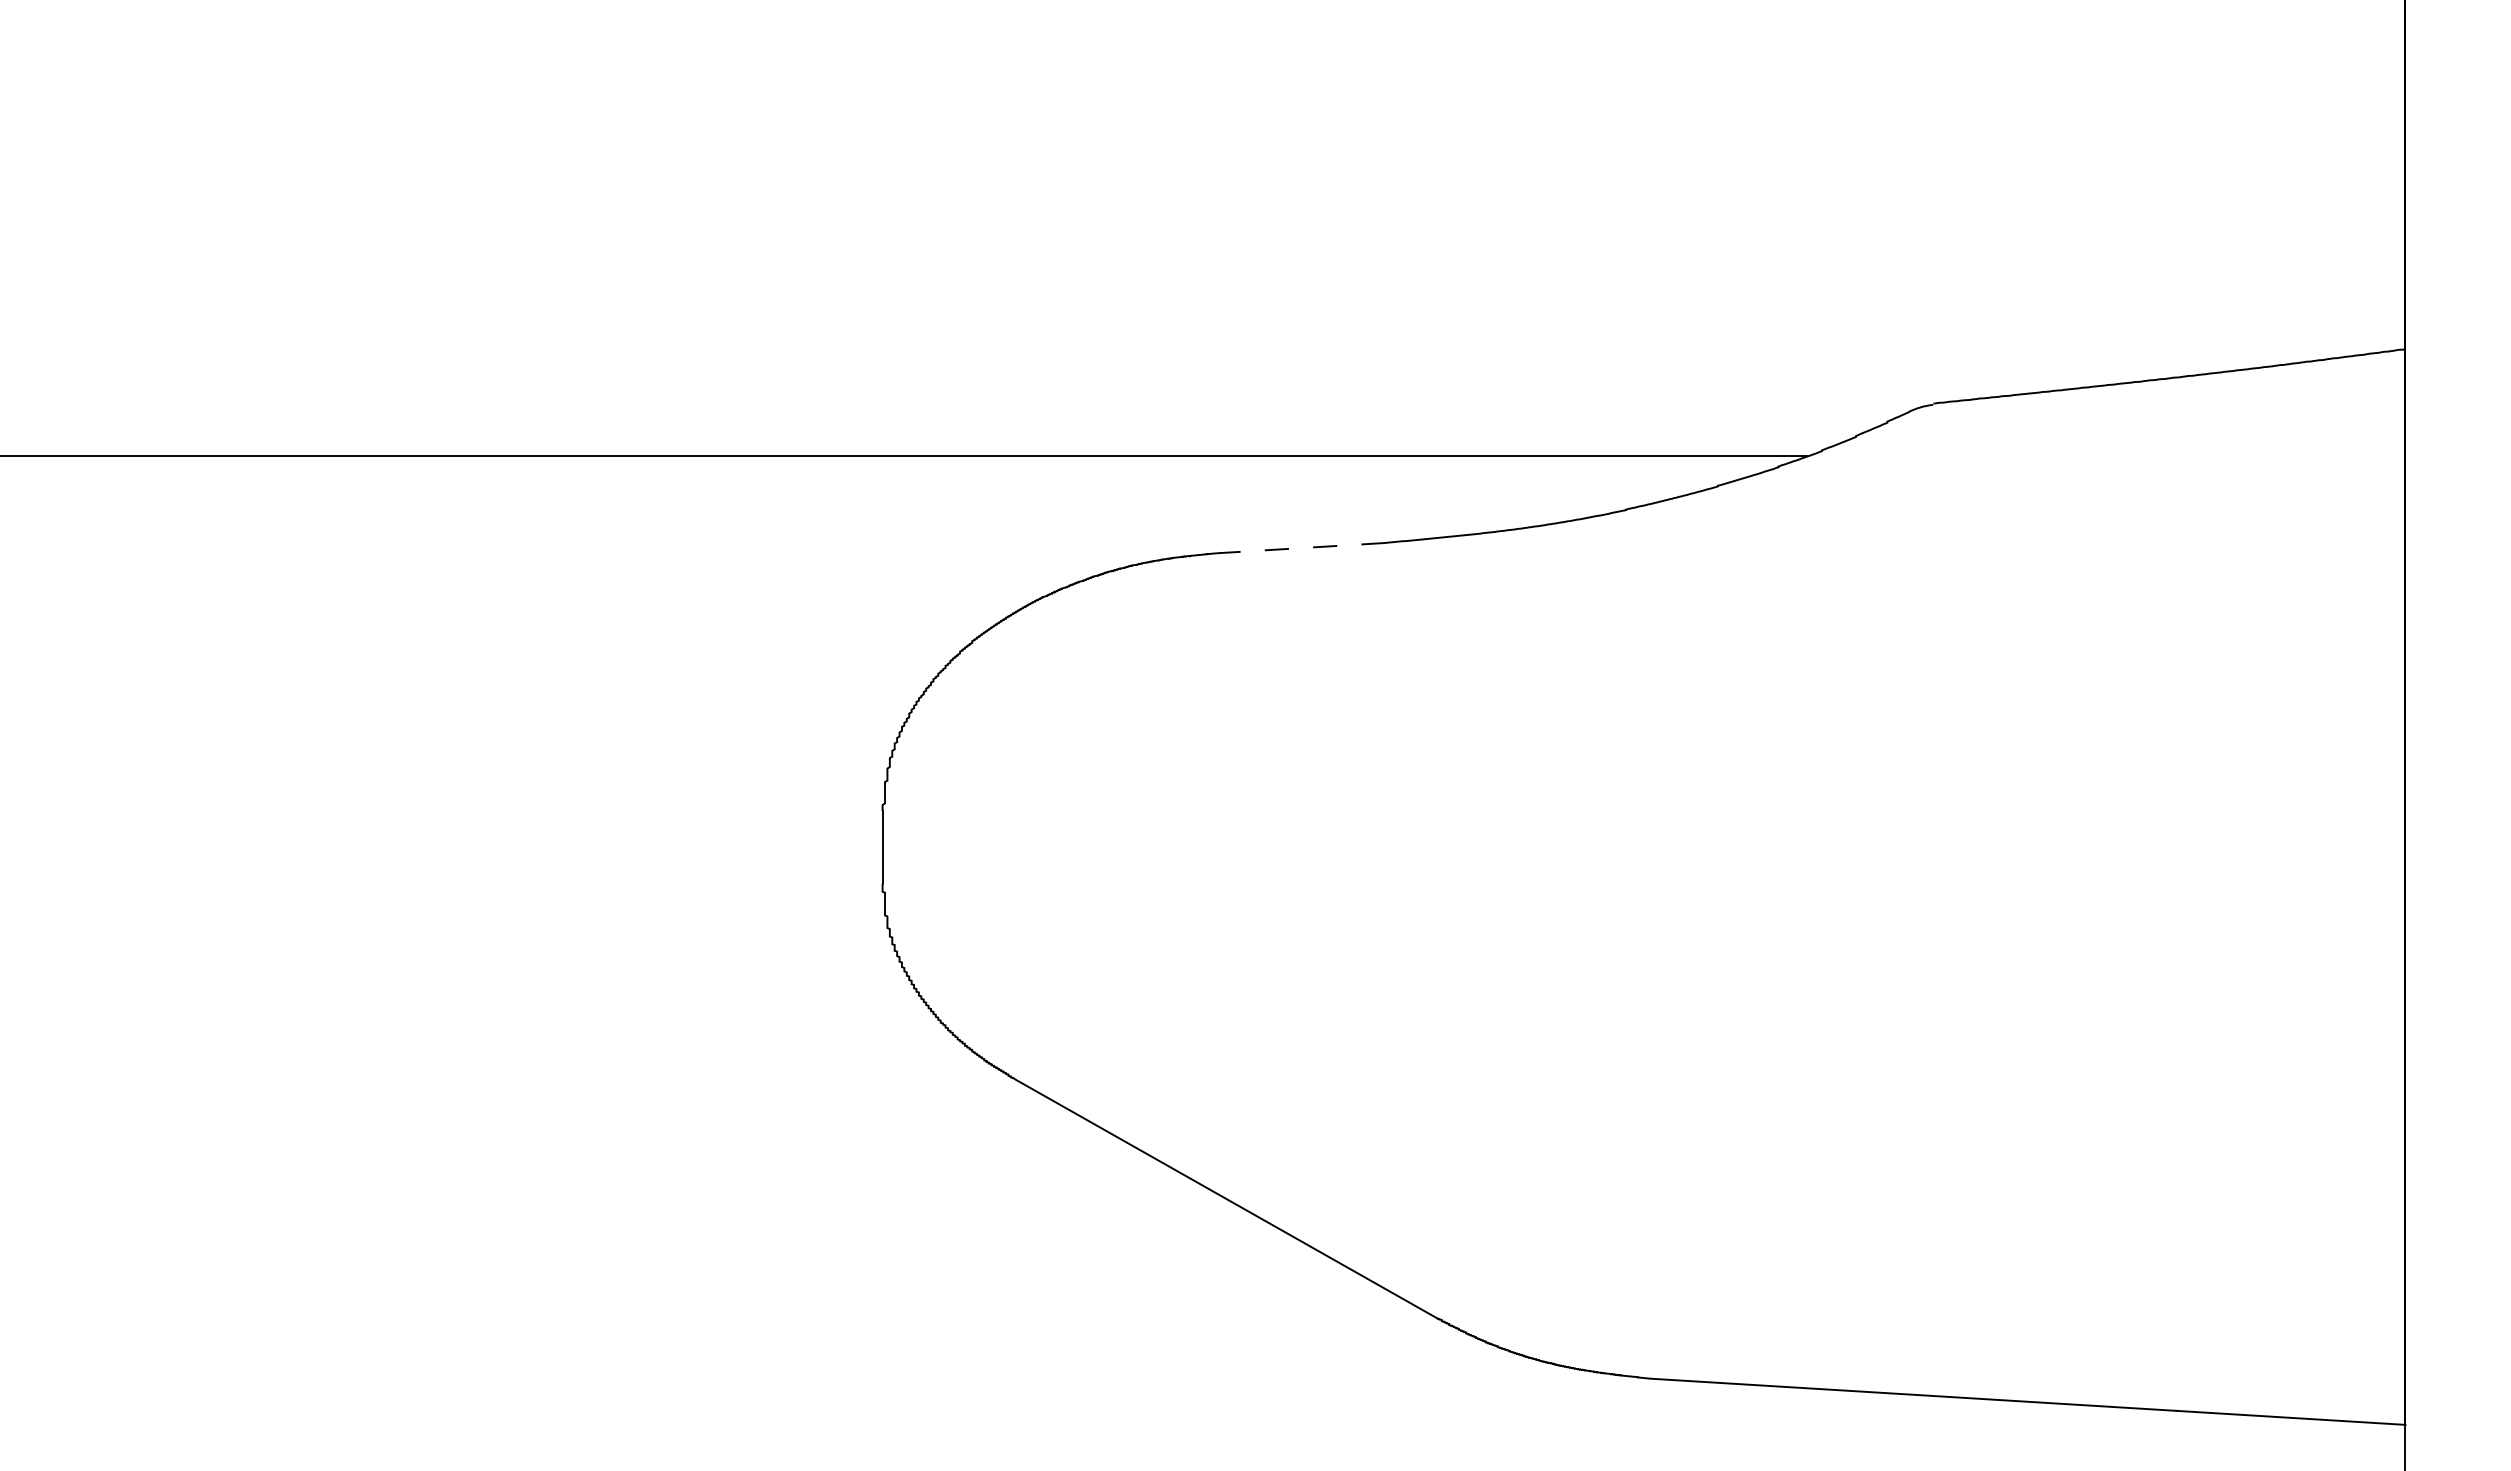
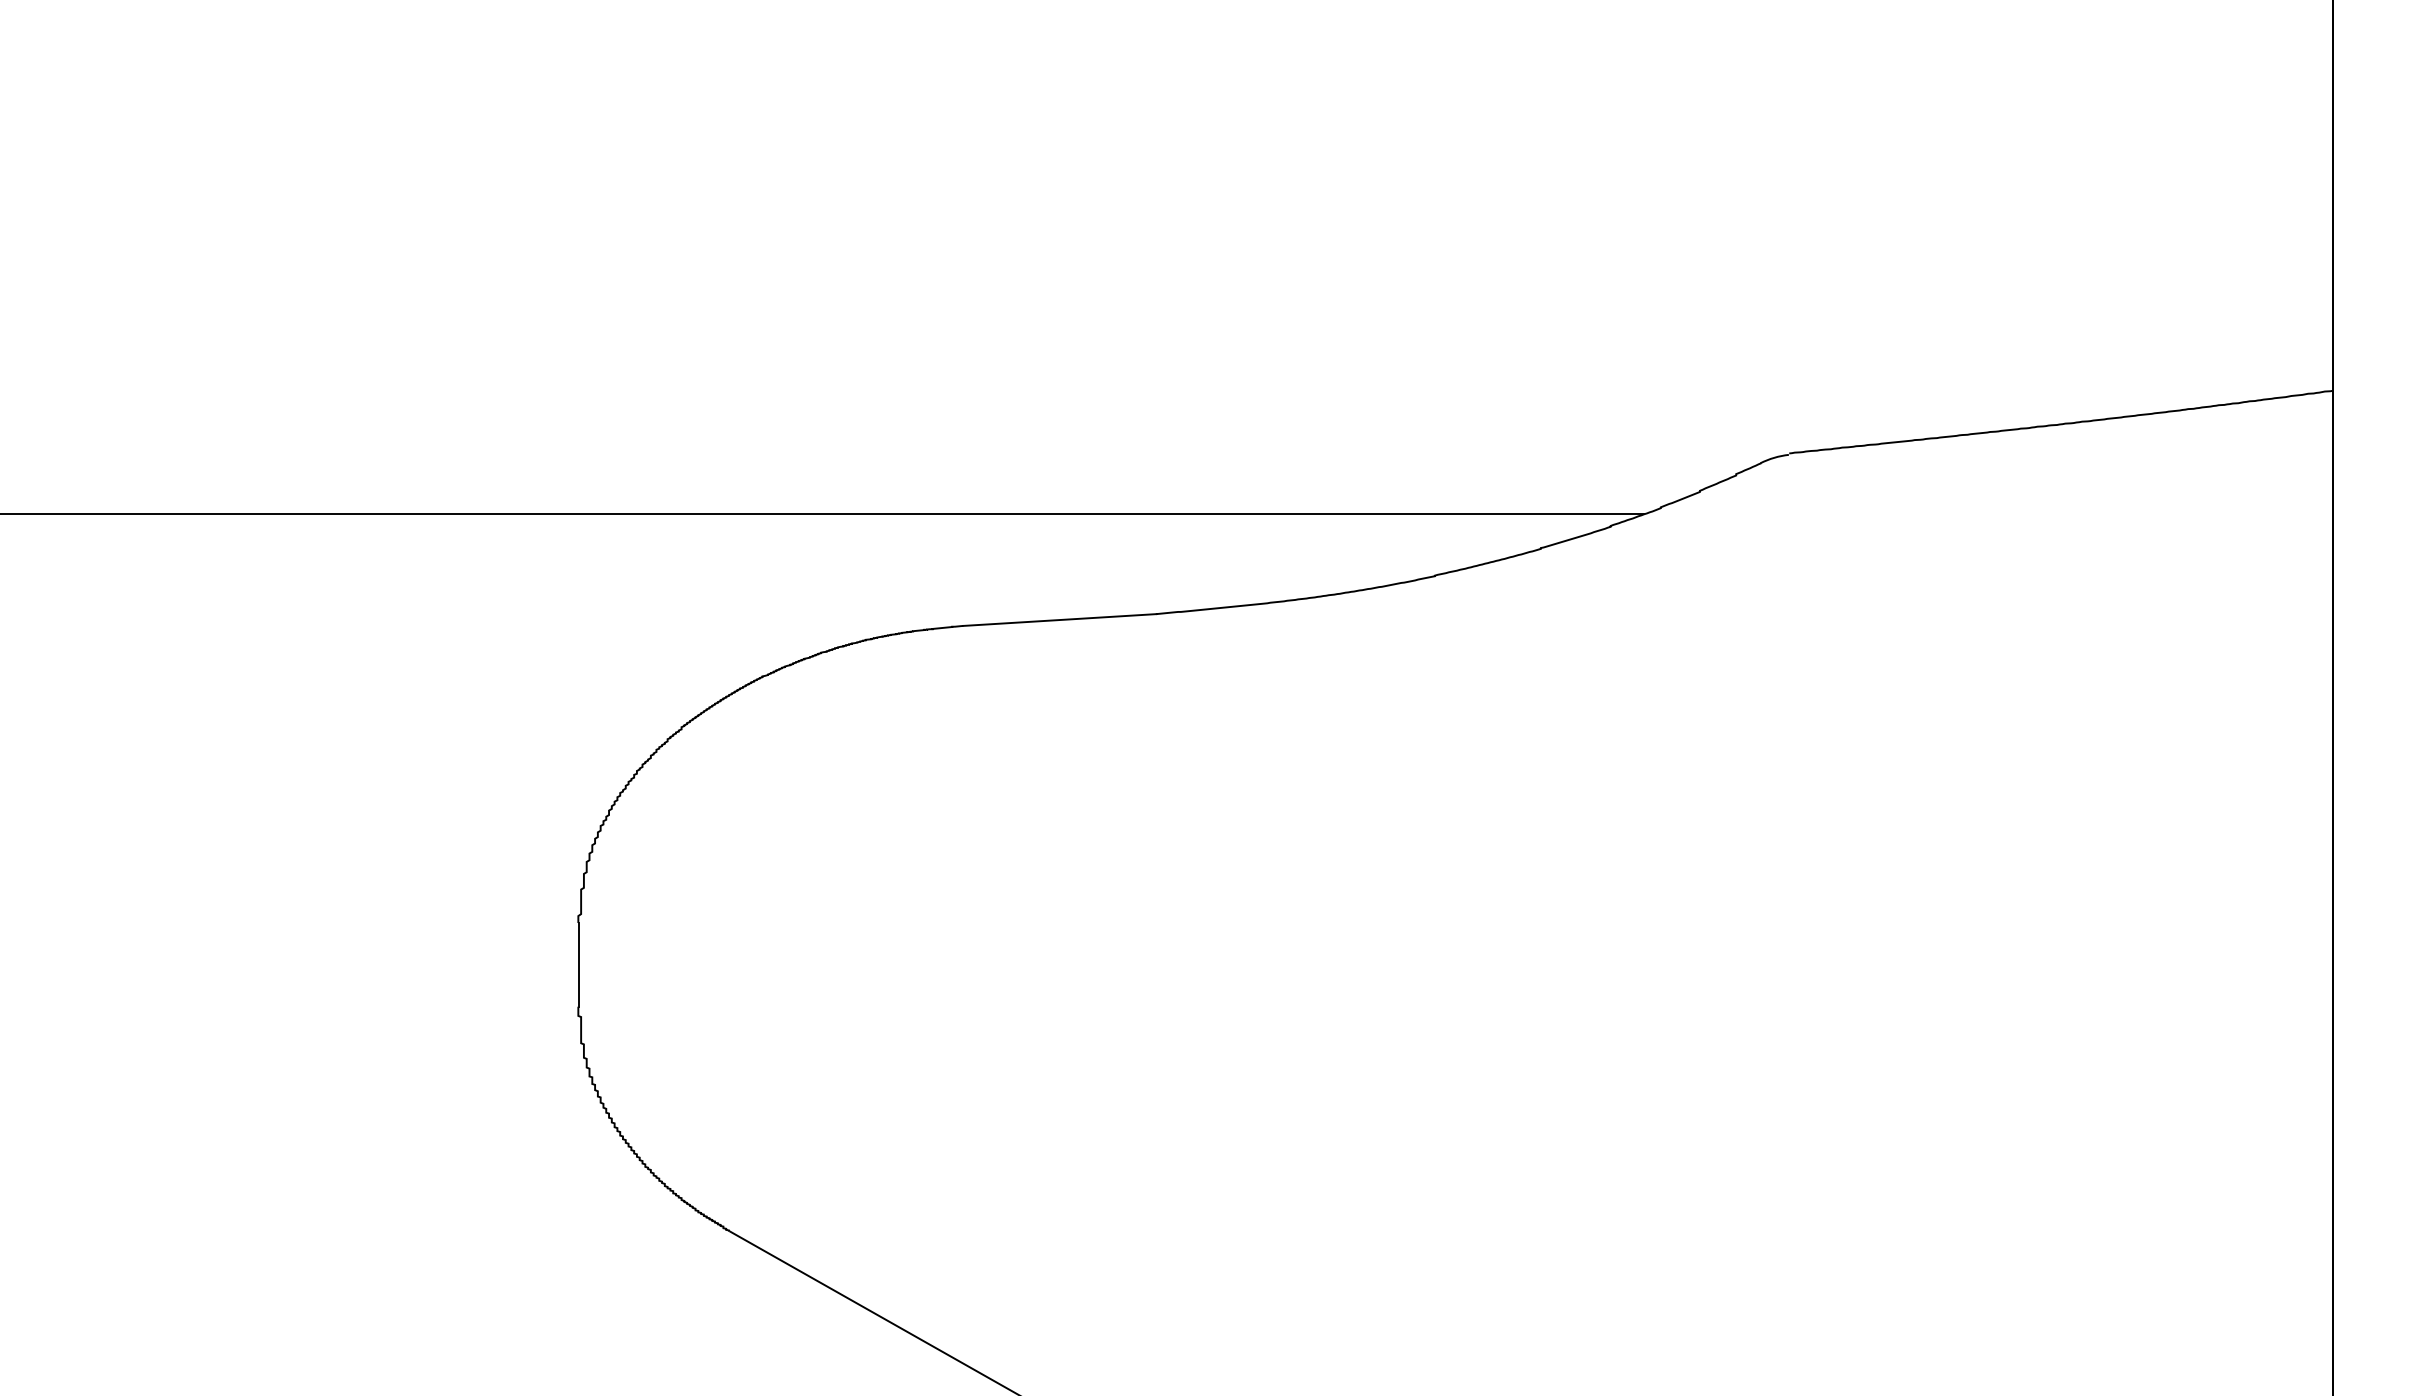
line: (1301, 548) -> (1061, 620), dashed -> solid

